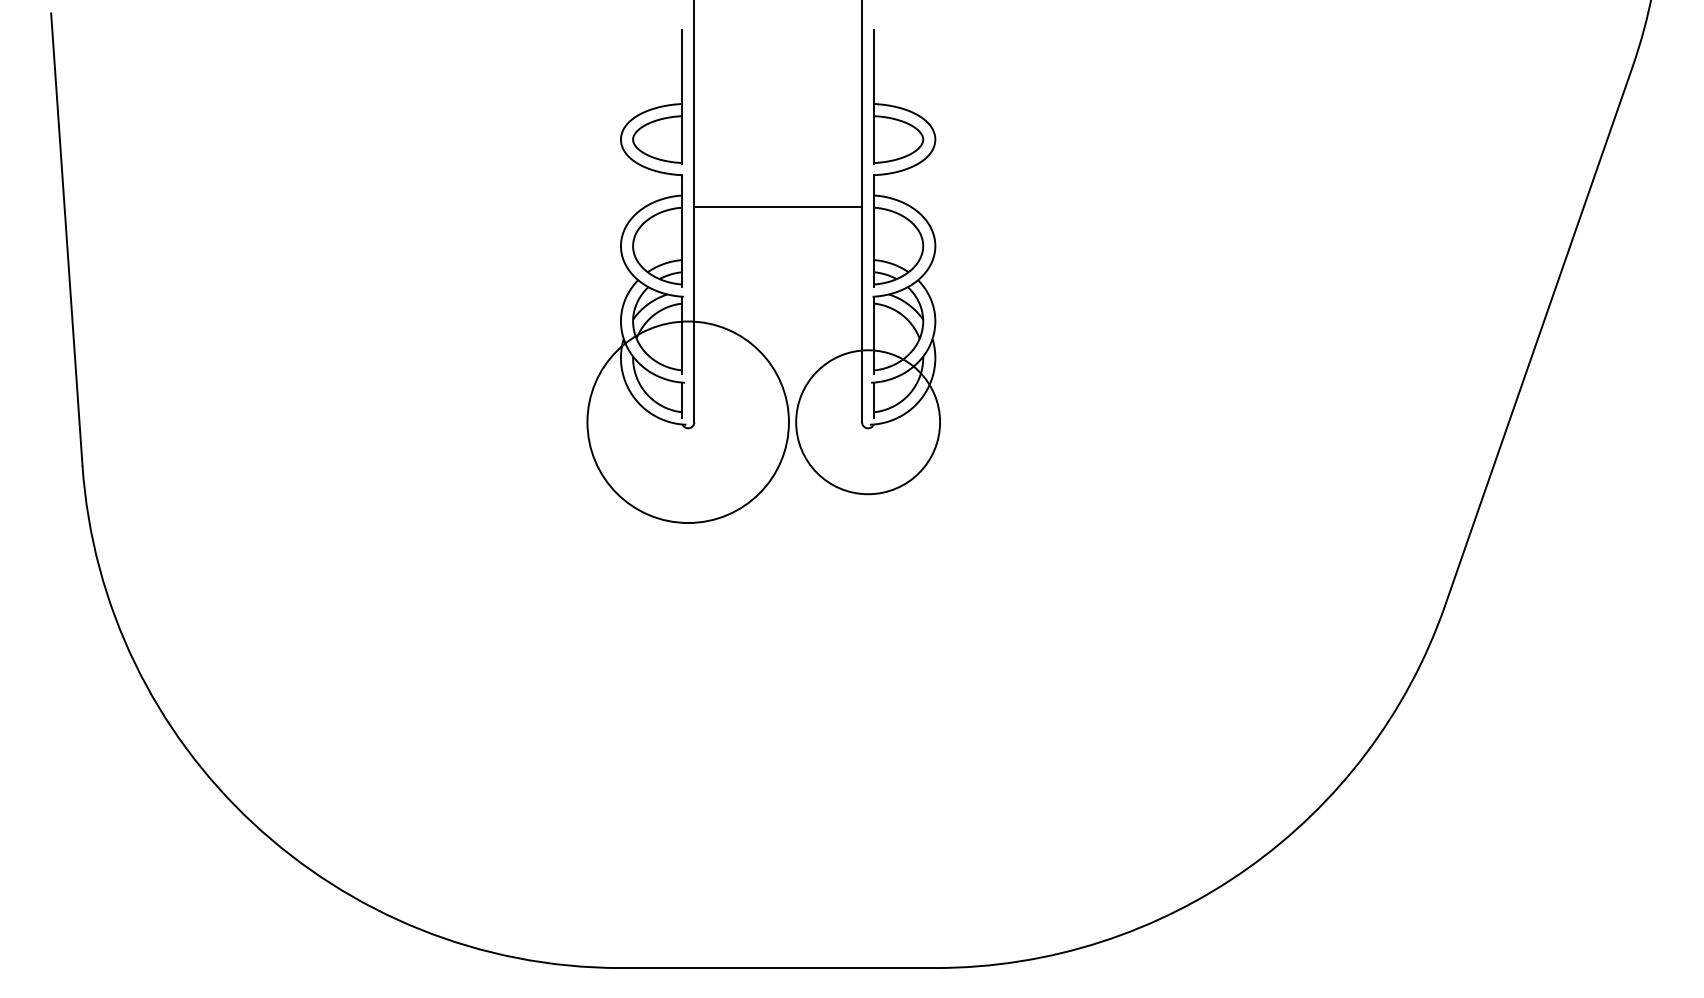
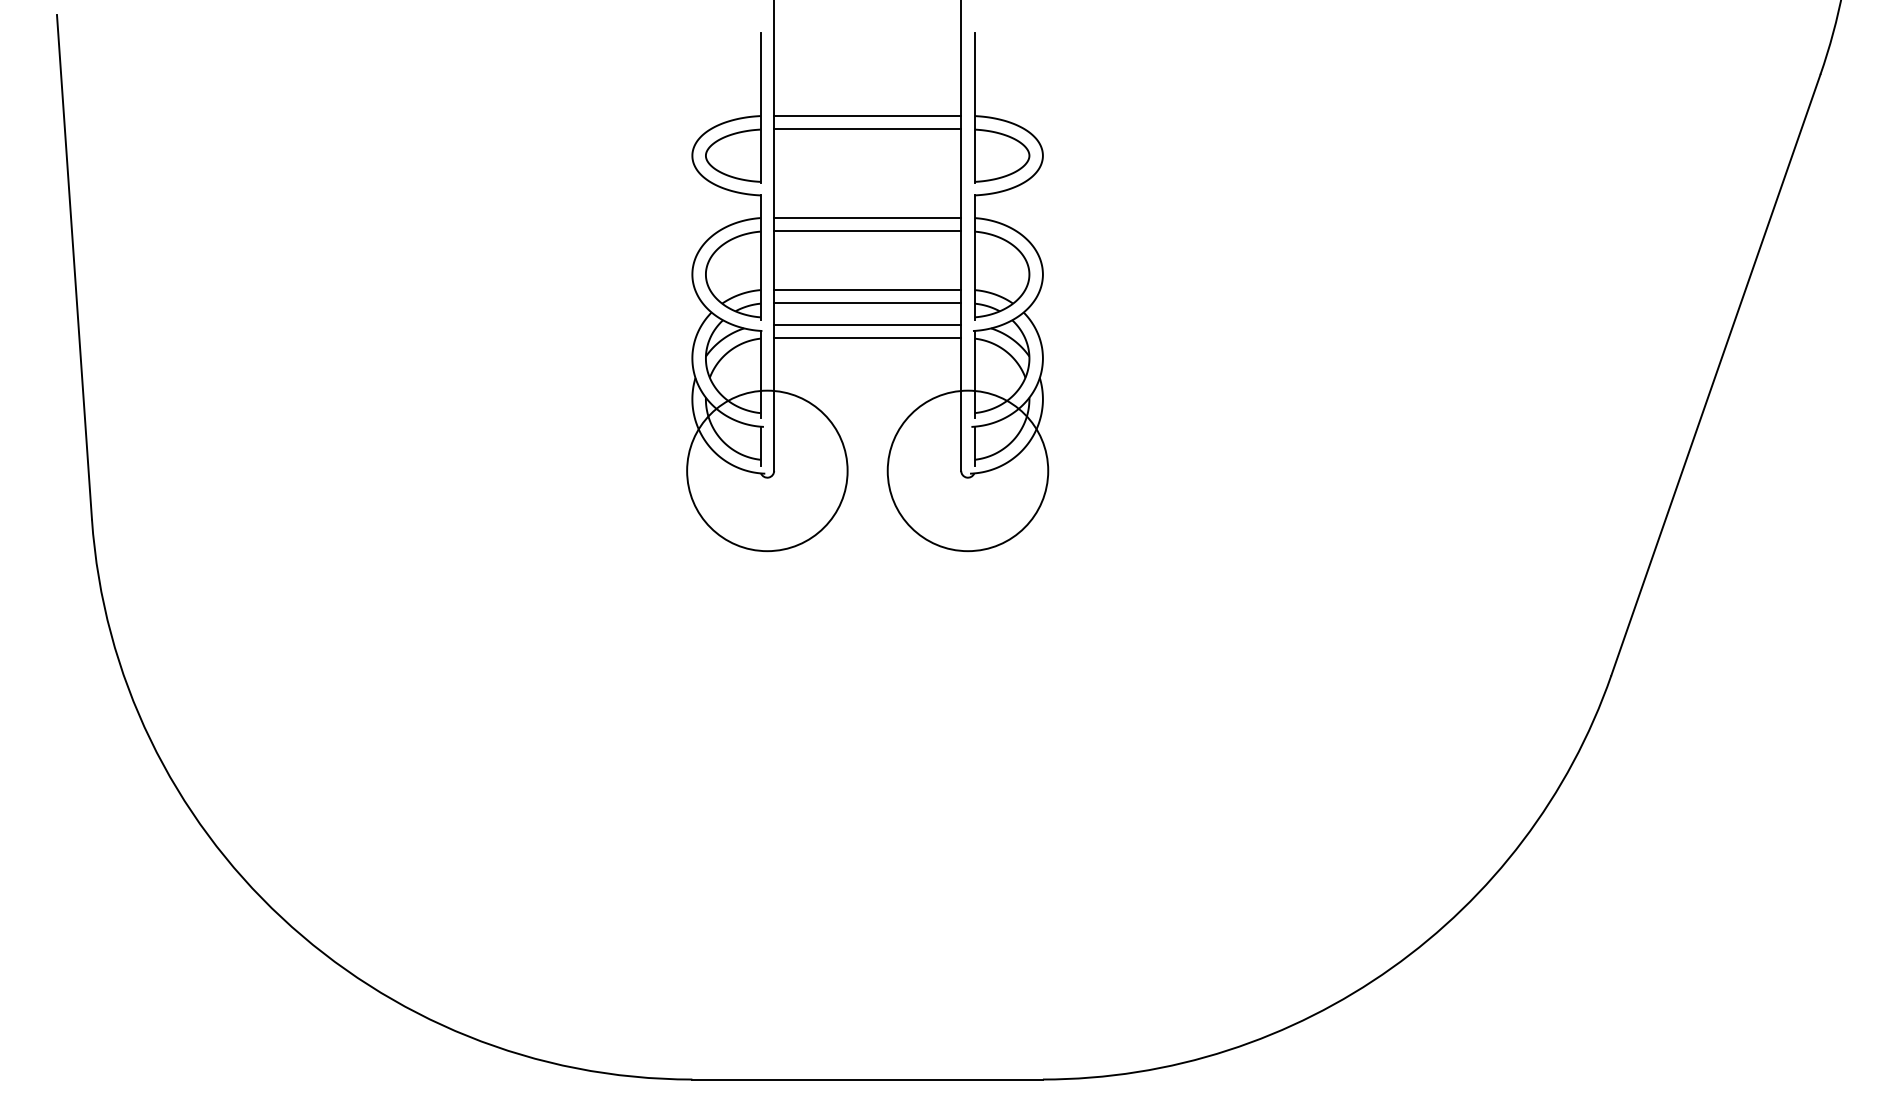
line: (778, 103) -> (867, 115), added
line: (778, 116) -> (867, 129), added
line: (778, 194) -> (867, 217), added
line: (778, 259) -> (867, 289), added
line: (778, 272) -> (867, 303), added
line: (778, 290) -> (867, 324), added
line: (778, 303) -> (867, 338), added
circle: (688, 421) -> (767, 470), size x0.71

